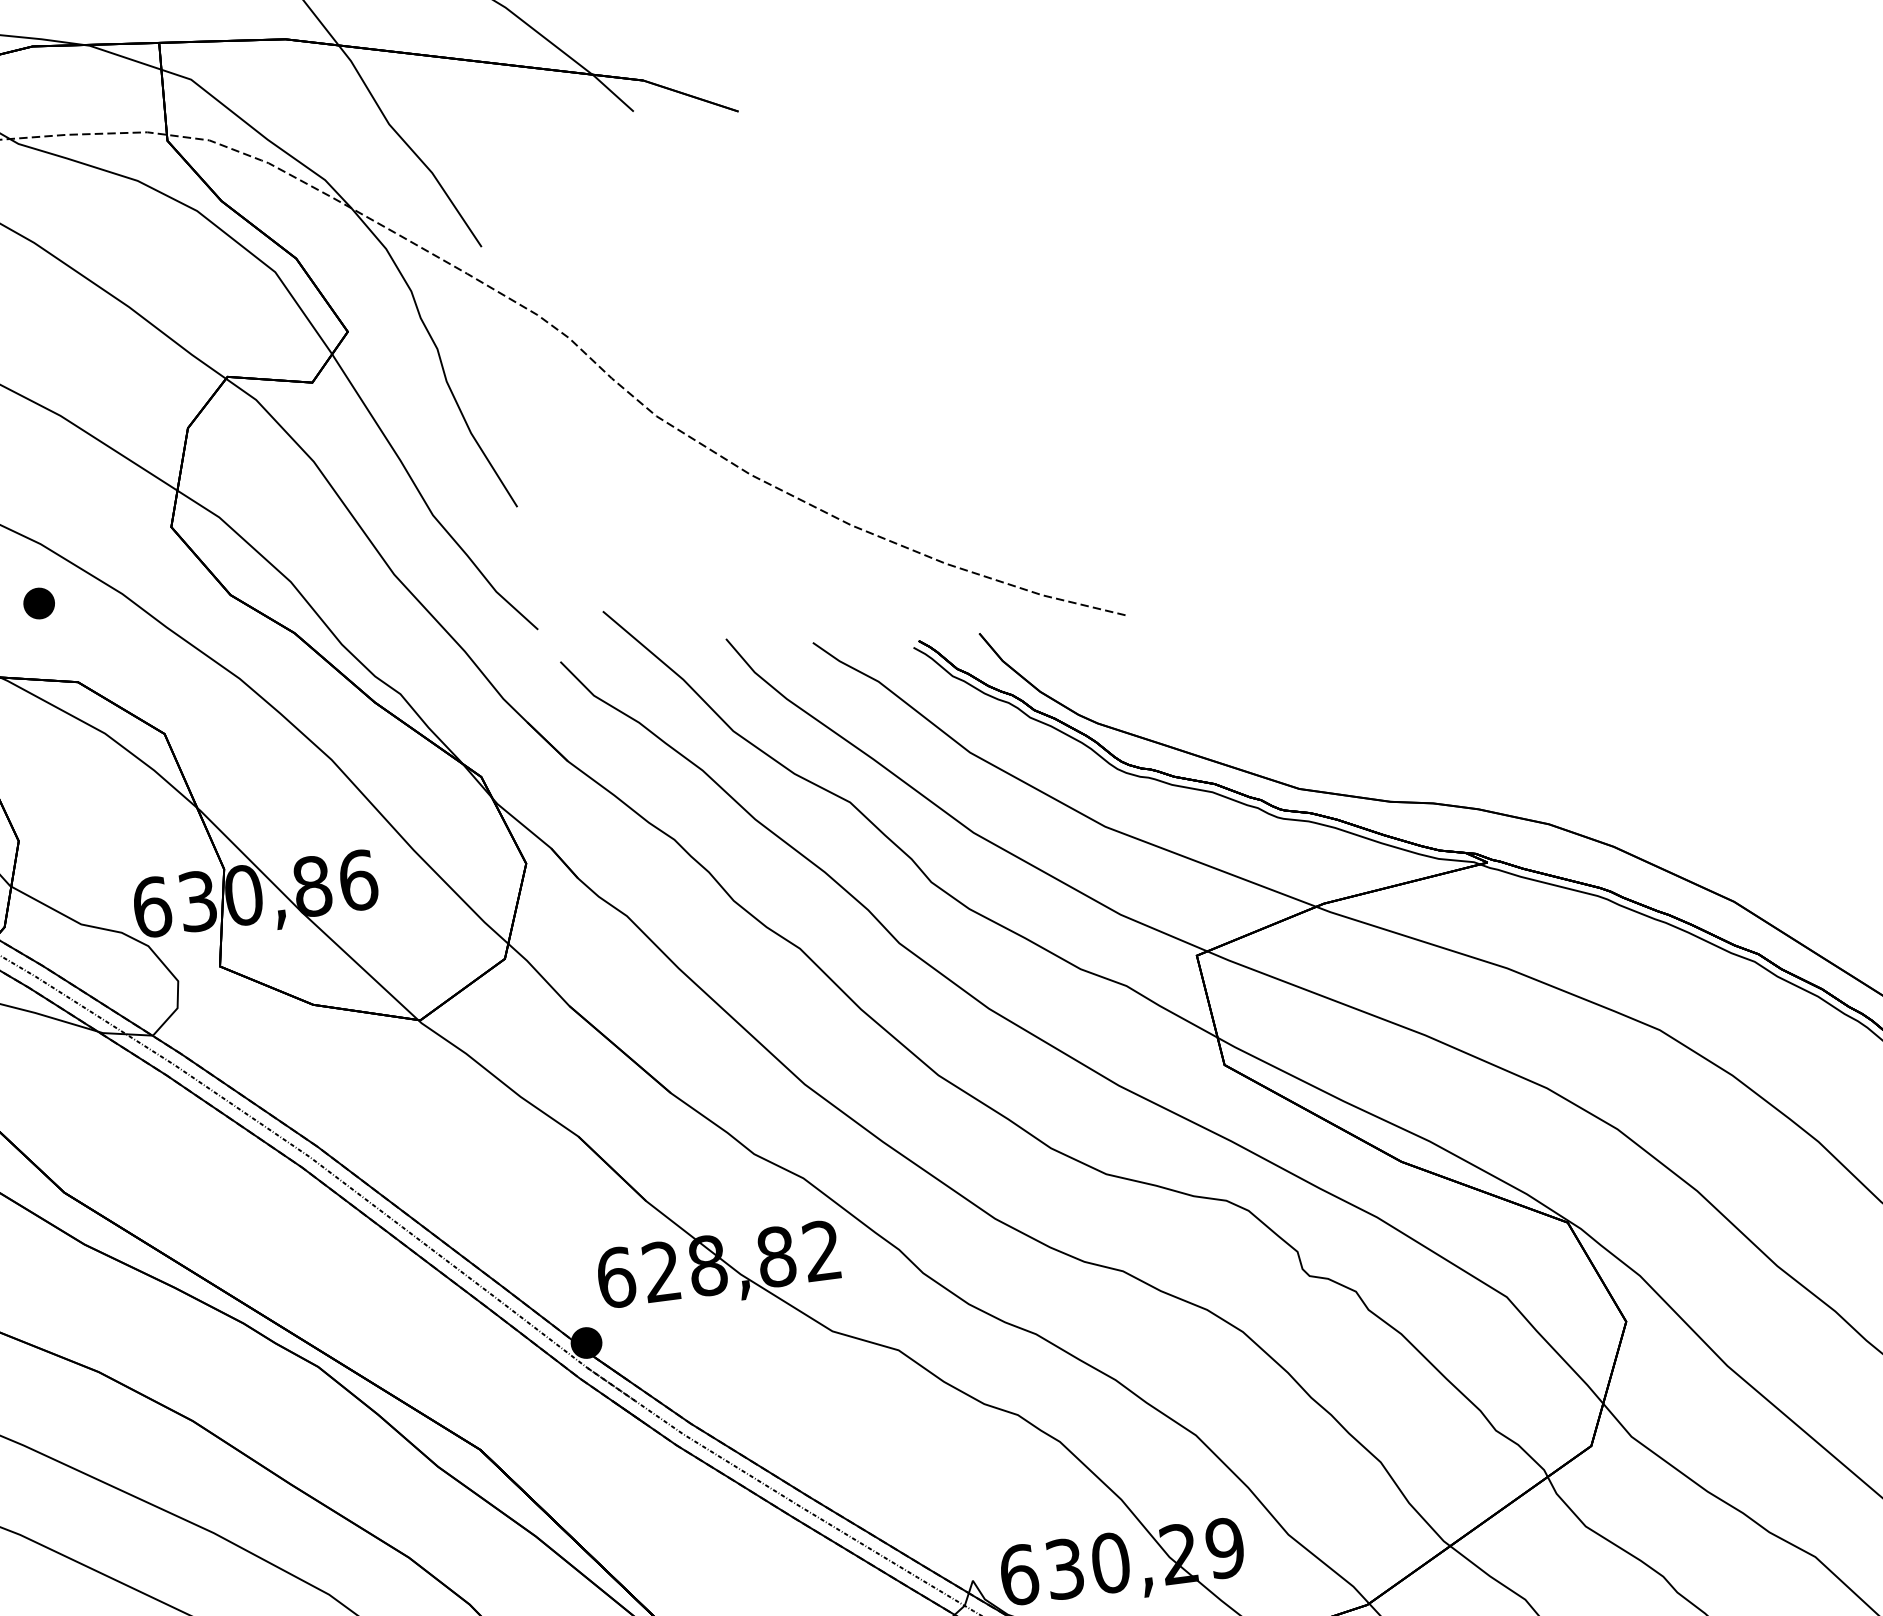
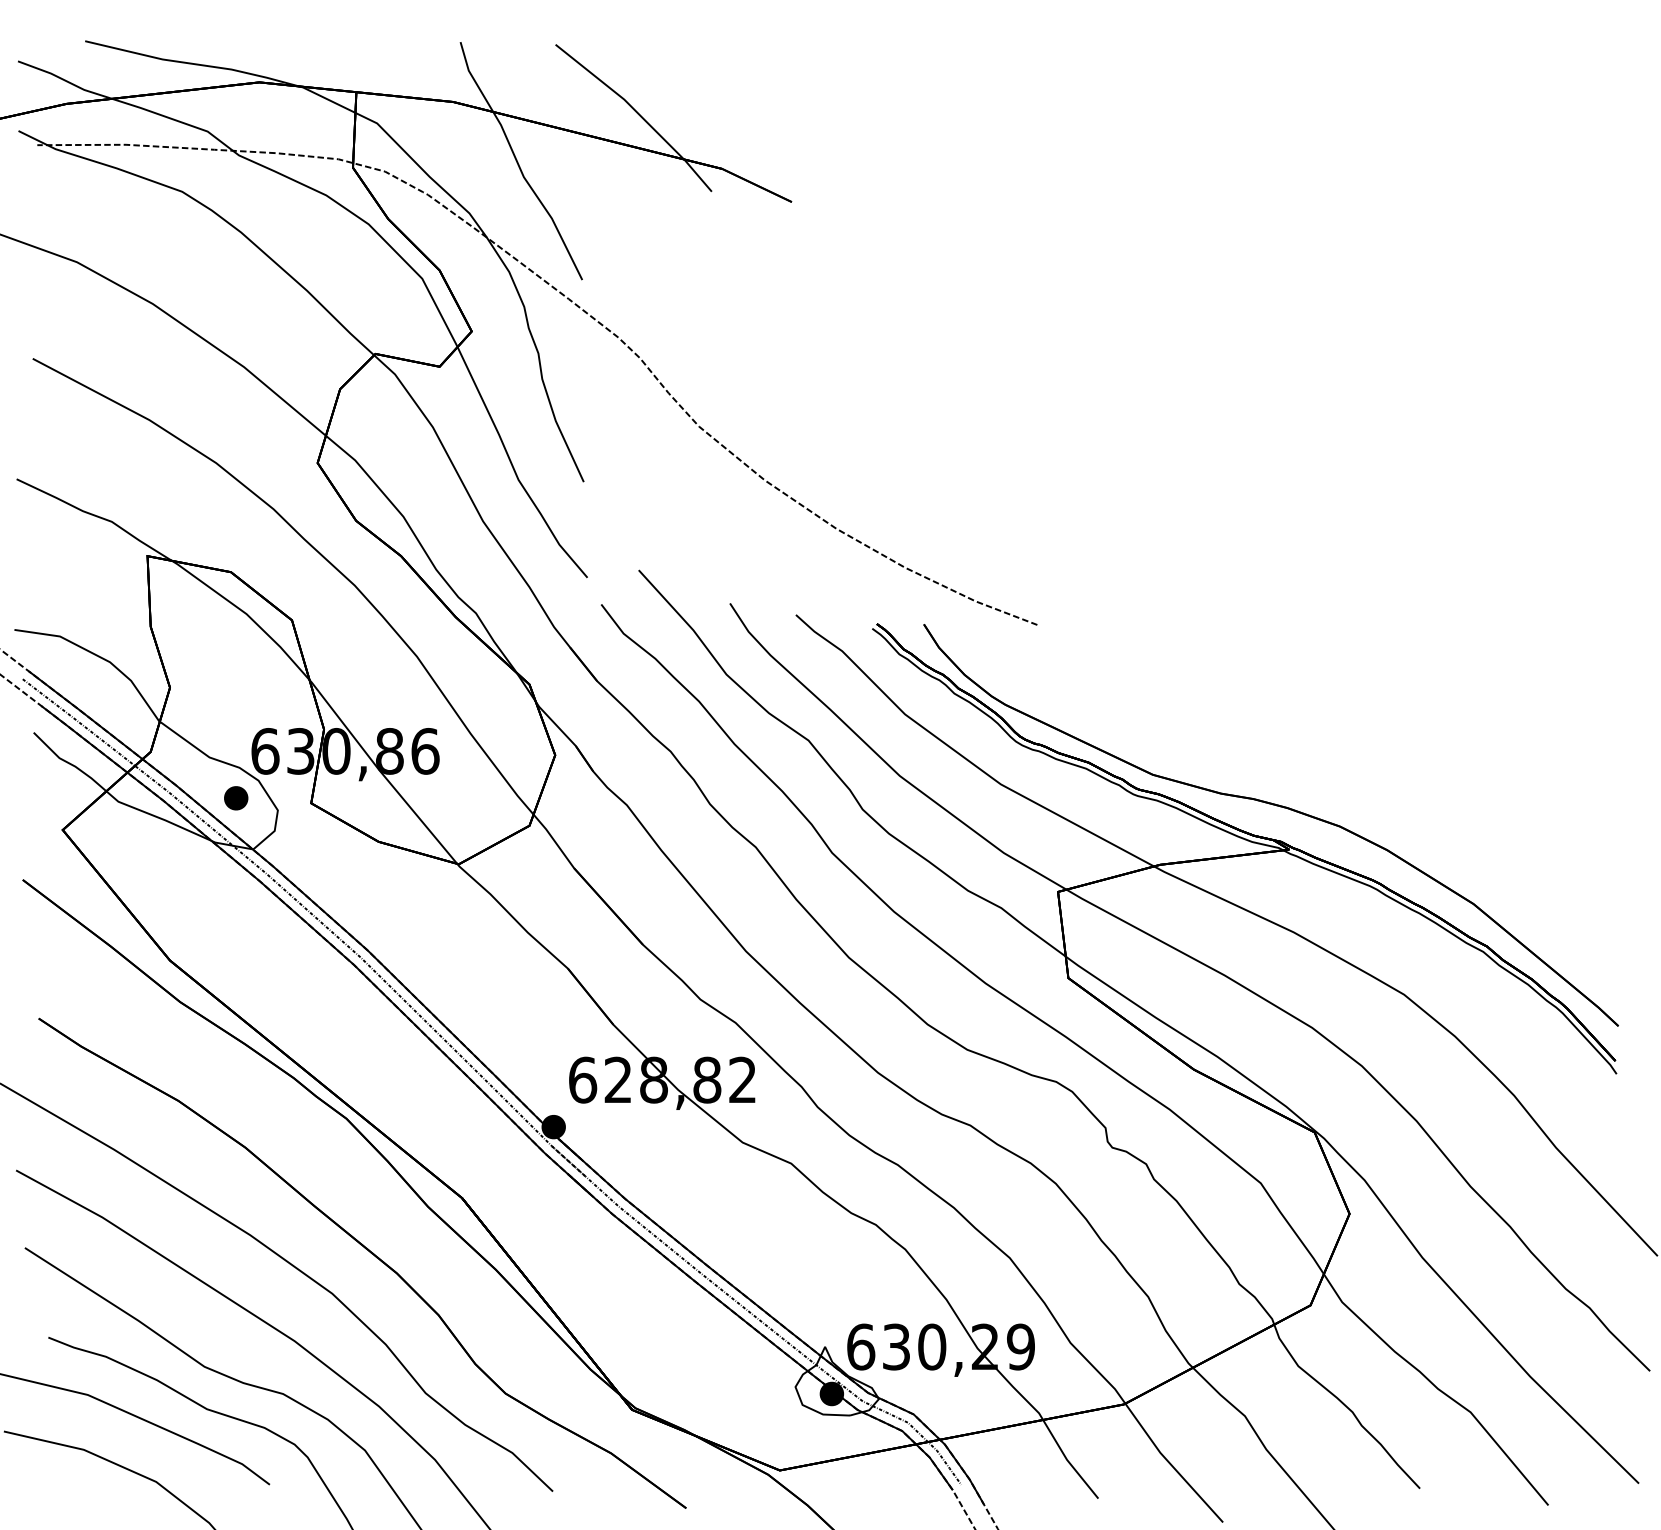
part: (39, 603) -> (236, 798), moved

